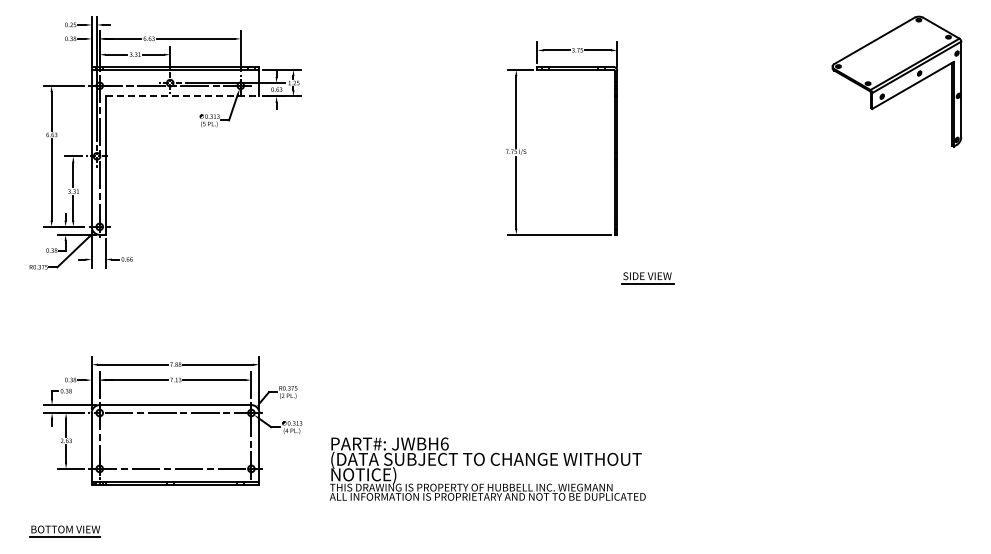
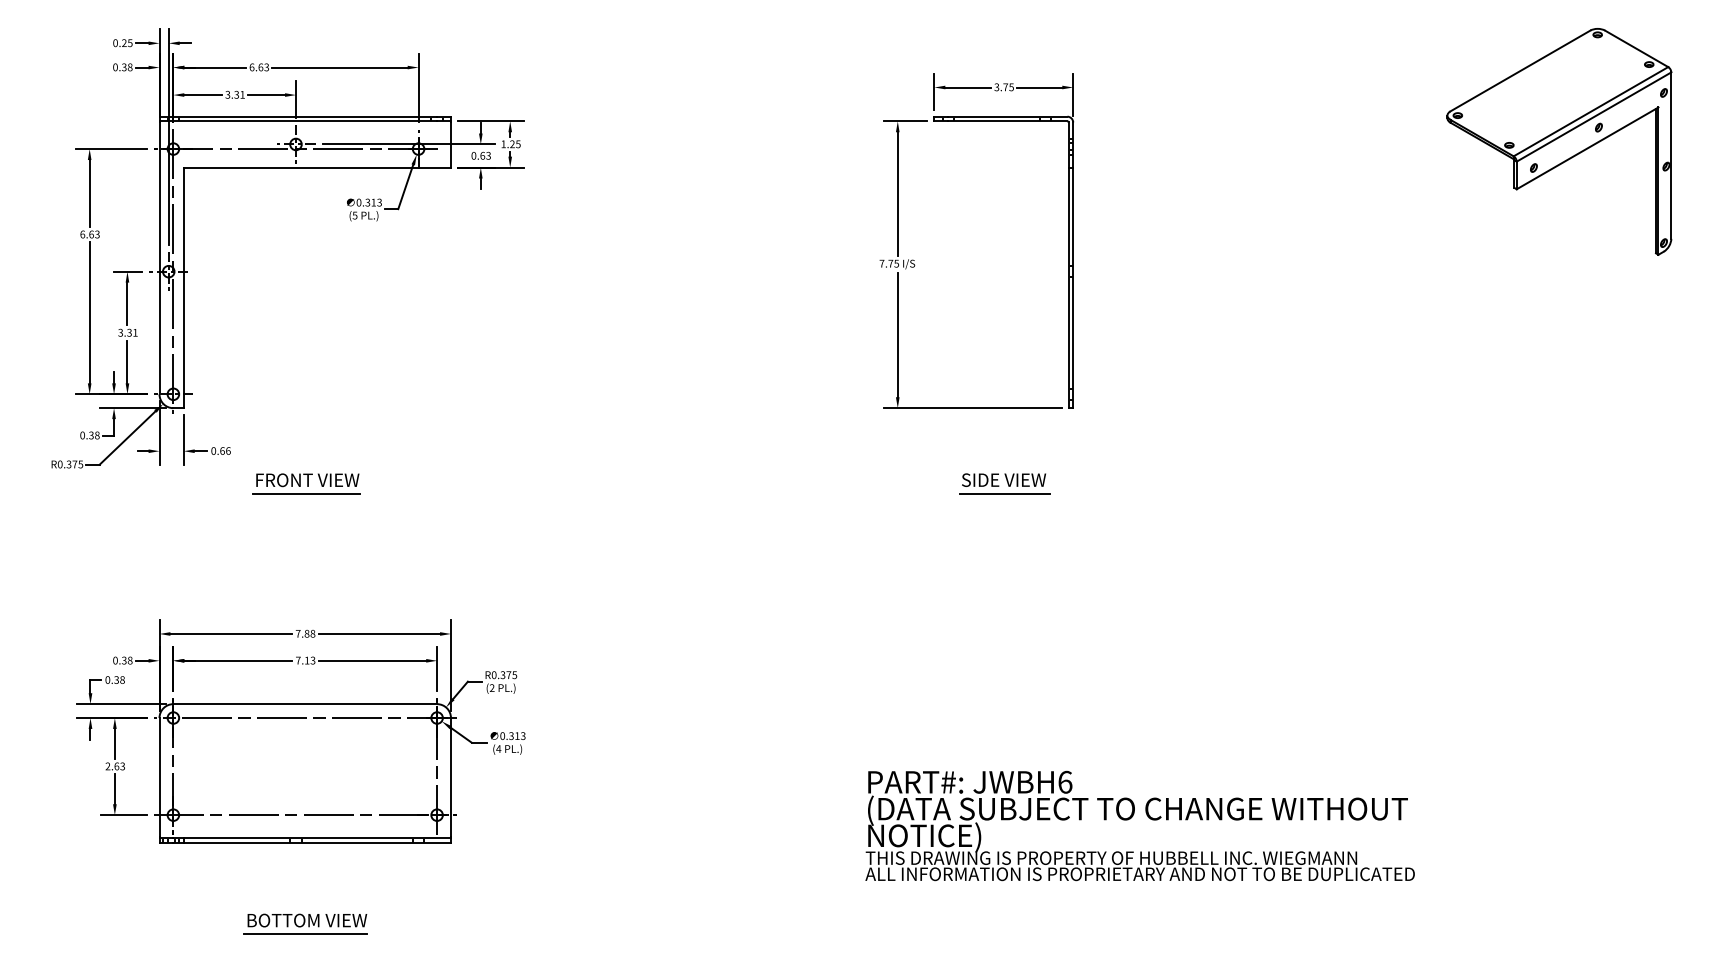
line: (182, 96) -> (317, 167), dashed -> solid
part: (176, 278) -> (306, 484), added
part: (647, 278) -> (1004, 484), moved
text: (487, 468) -> (1139, 824), moved
part: (64, 531) -> (305, 923), moved

